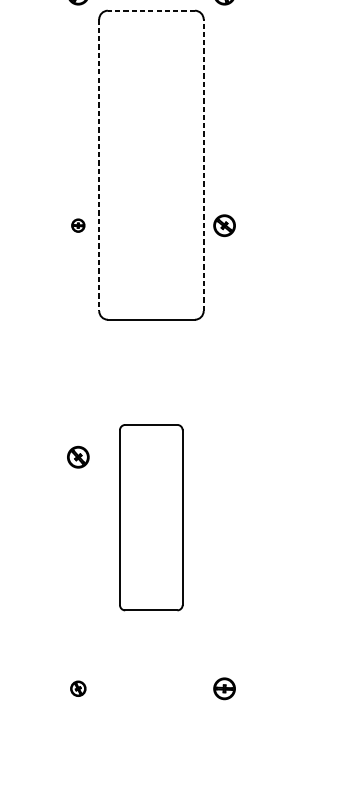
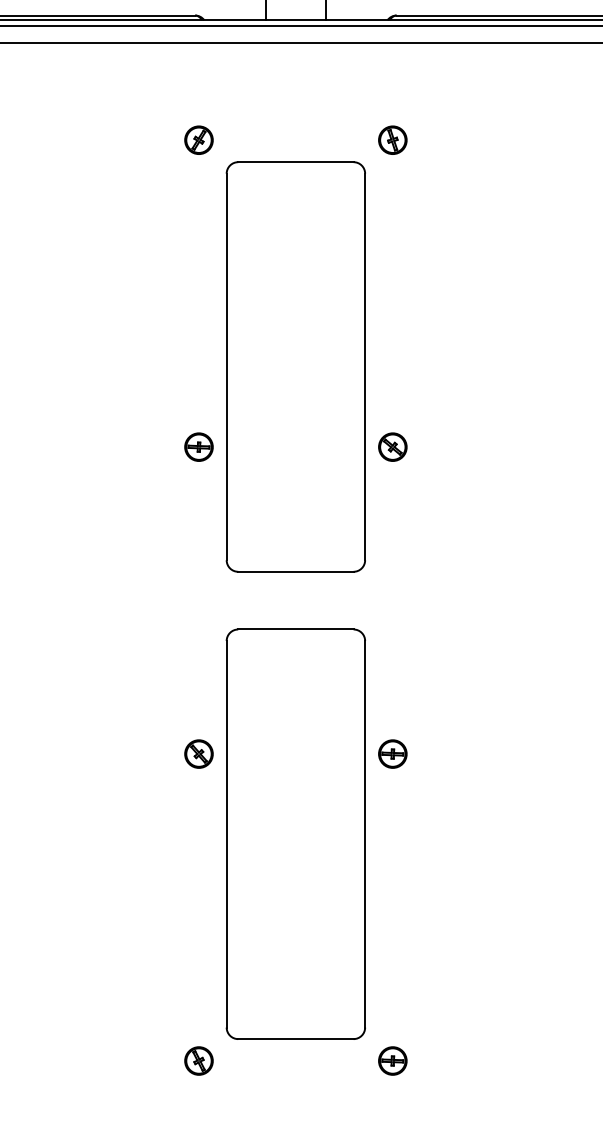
line: (151, 10) -> (295, 162), dashed -> solid
line: (203, 164) -> (365, 366), dashed -> solid
line: (99, 165) -> (226, 367), dashed -> solid
part: (77, 225) -> (198, 446), size x1.67
part: (224, 456) -> (392, 753), added
part: (151, 517) -> (295, 833), size x1.67
part: (77, 688) -> (198, 1060), size x1.43

